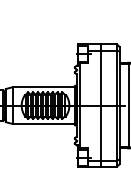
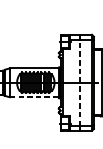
line: (101, 105) -> (79, 82), solid -> dashed
line: (44, 123) -> (35, 96), solid -> dashed

